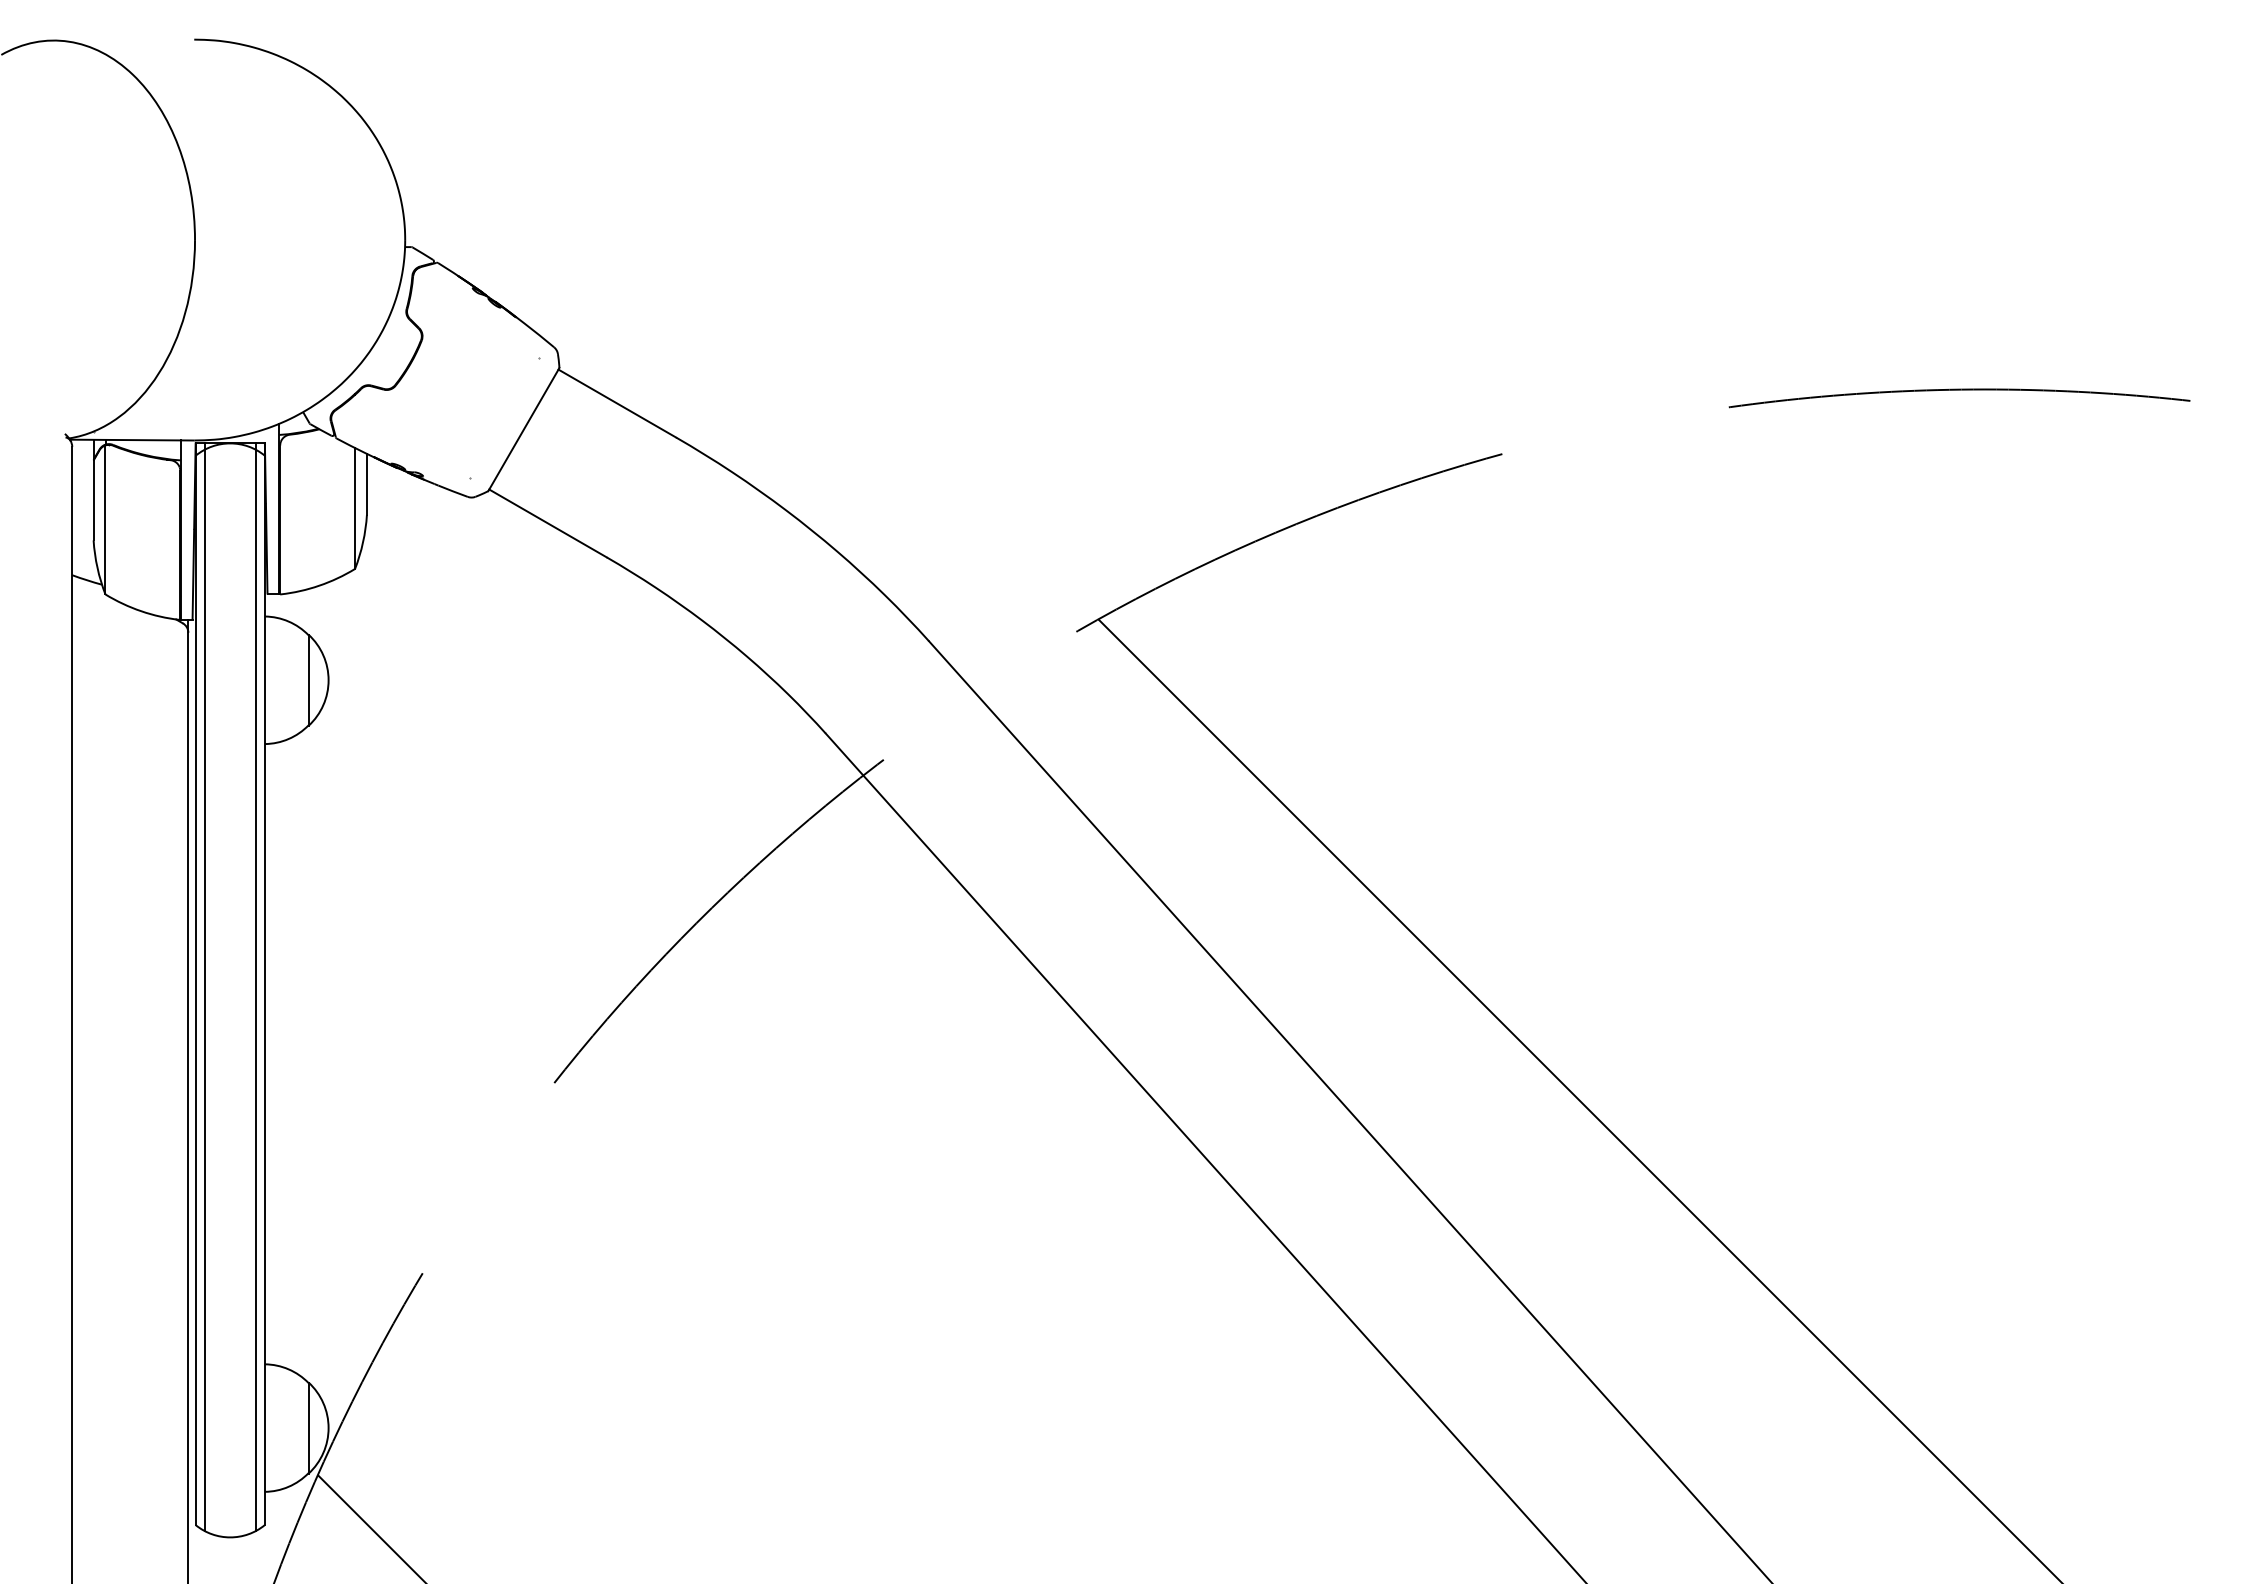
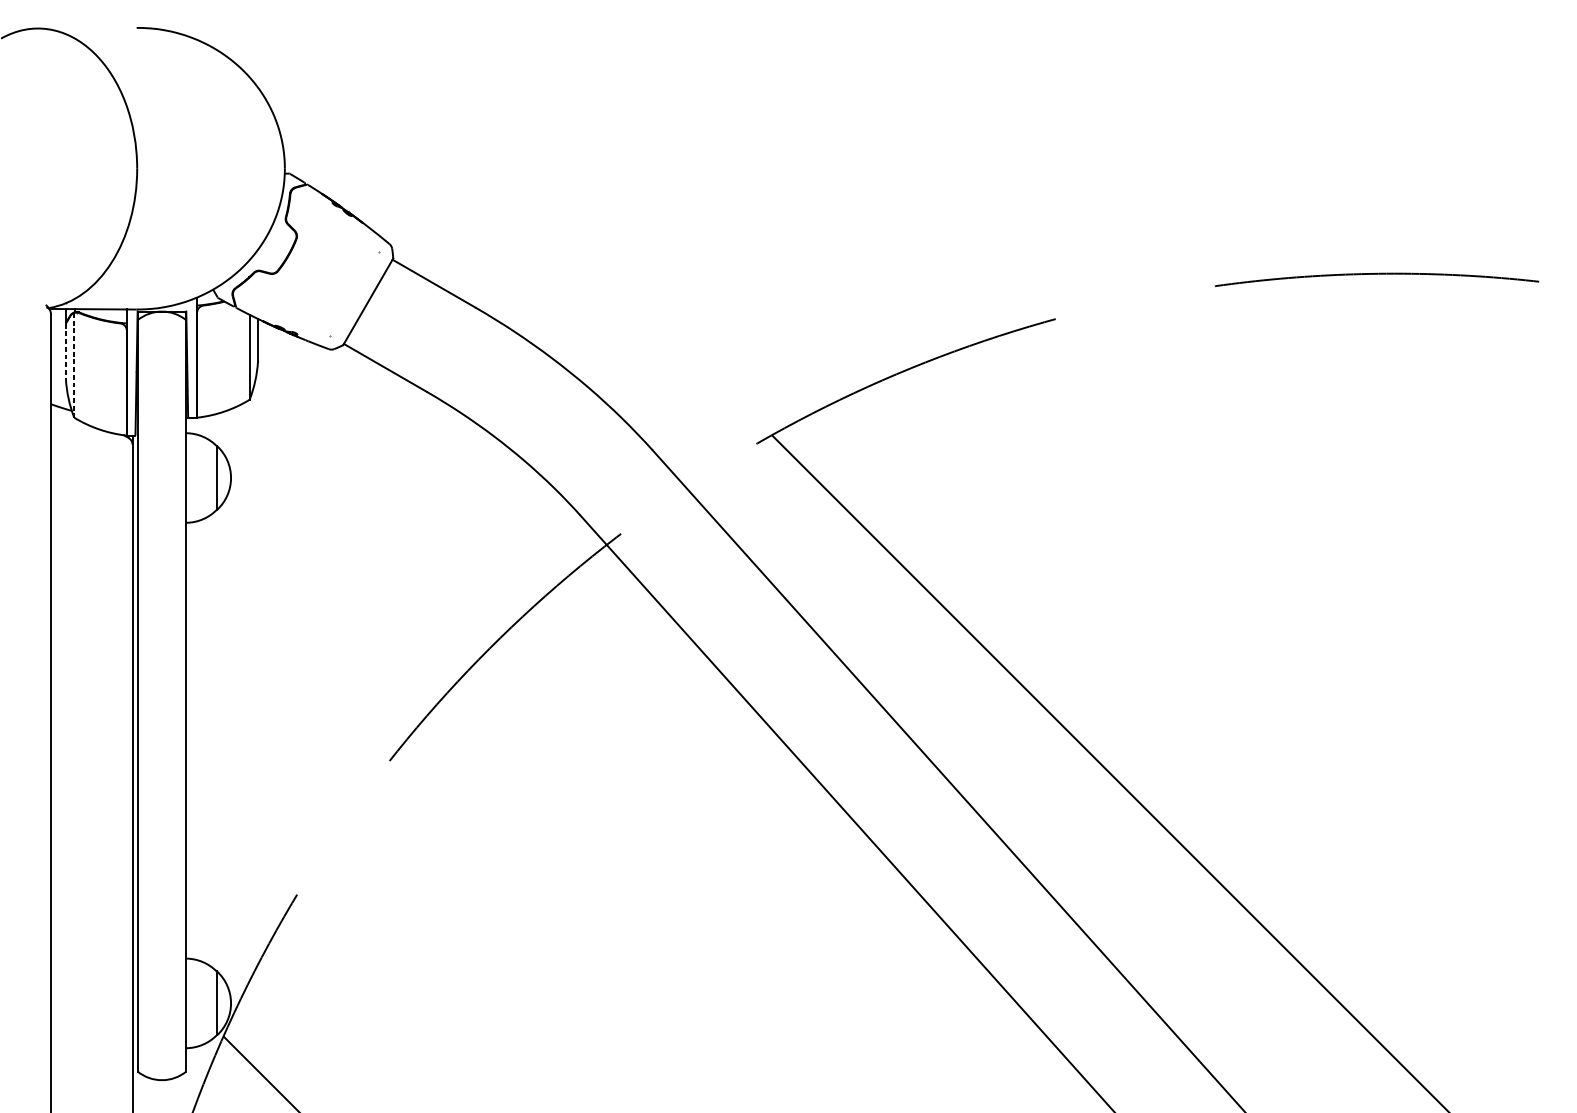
line: (93, 500) -> (65, 351), solid -> dashed
line: (105, 519) -> (74, 365), solid -> dashed
line: (204, 987) -> (143, 693), removed
line: (255, 987) -> (179, 693), removed

